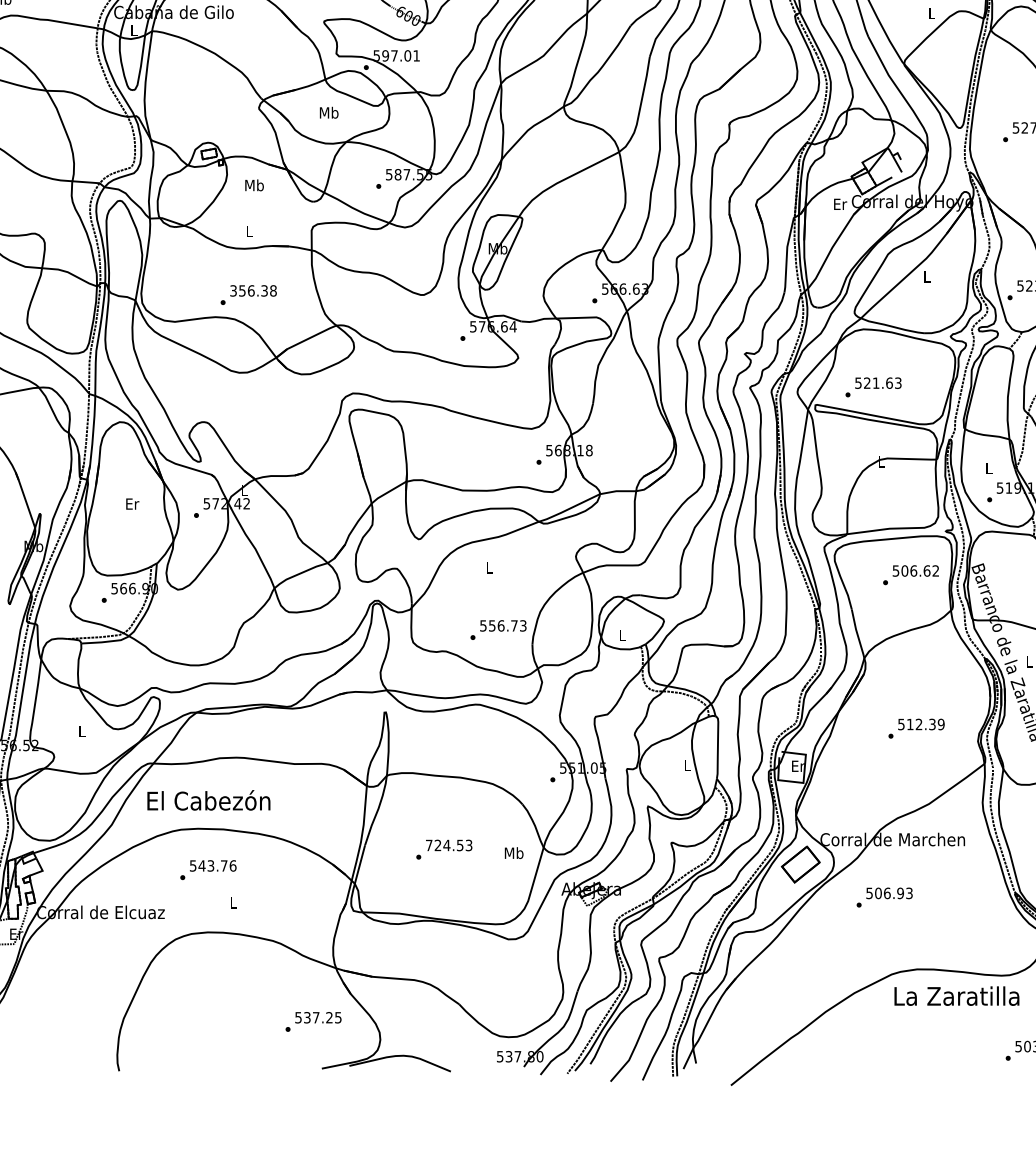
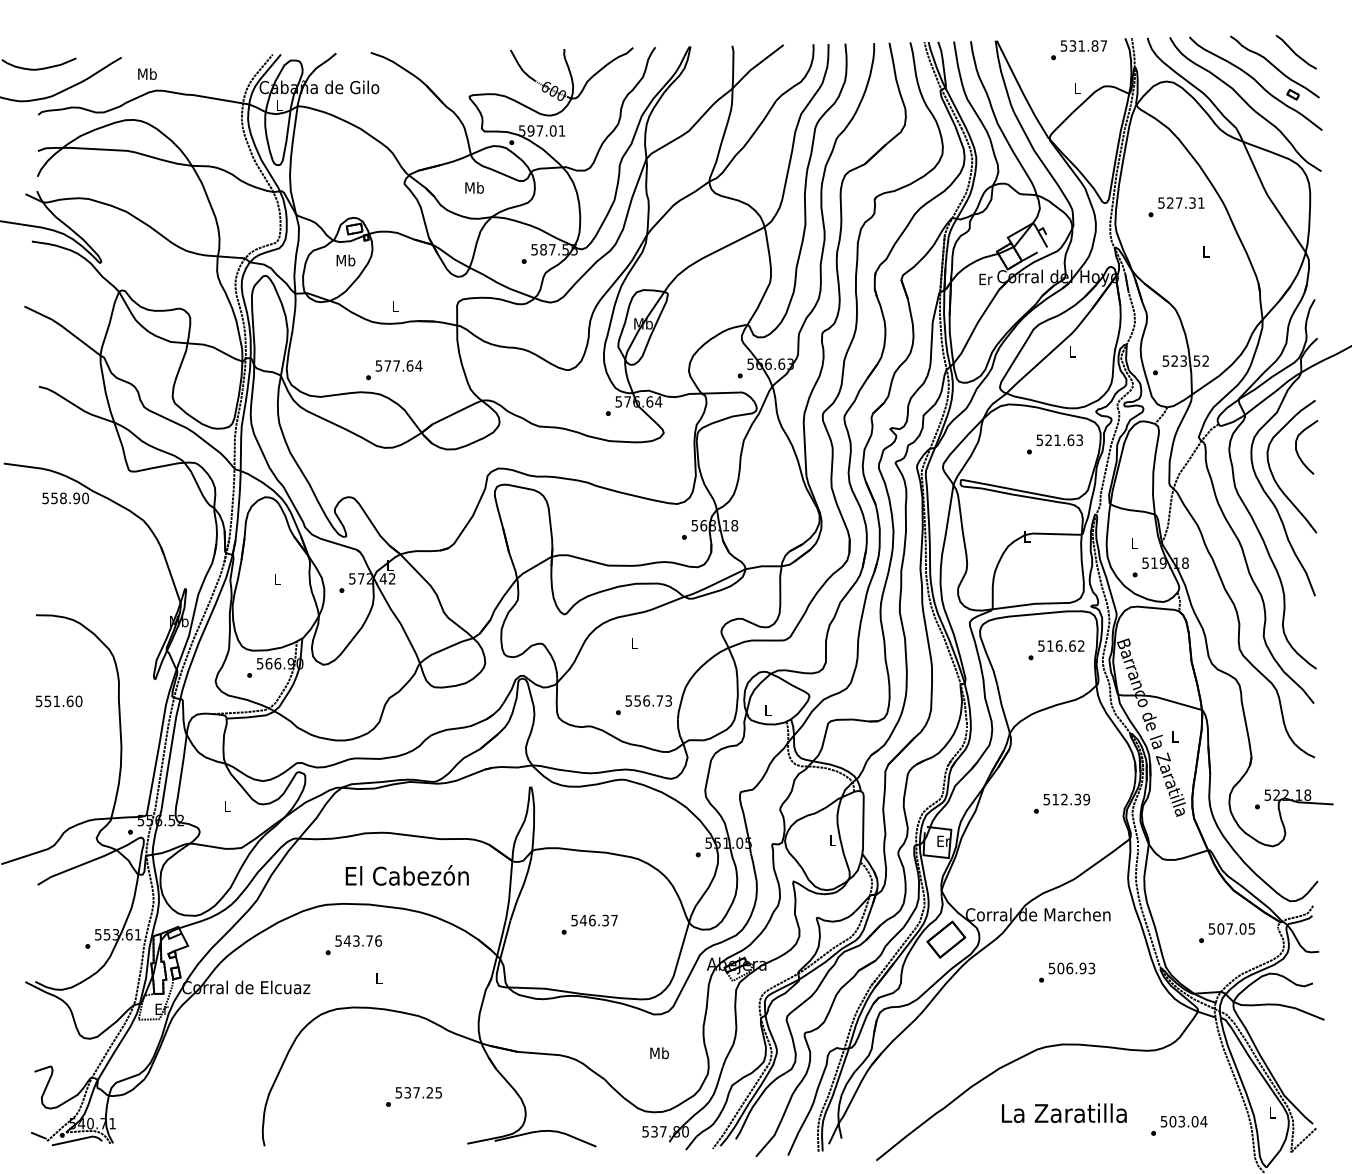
text: (254, 185) -> (345, 260), moved
text: (254, 290) -> (399, 365), 356.38 -> 577.64
text: (873, 387) -> (1054, 444), moved
text: (132, 503) -> (277, 578), Er -> L
text: (904, 570) -> (1049, 645), 506.62 -> 516.62
text: (208, 800) -> (406, 875), moved
text: (449, 845) -> (594, 920), 724.53 -> 546.37
text: (514, 853) -> (659, 1053), moved
text: (885, 897) -> (1067, 972), moved
text: (957, 995) -> (1064, 1112), moved
text: (313, 1021) -> (413, 1096), moved

